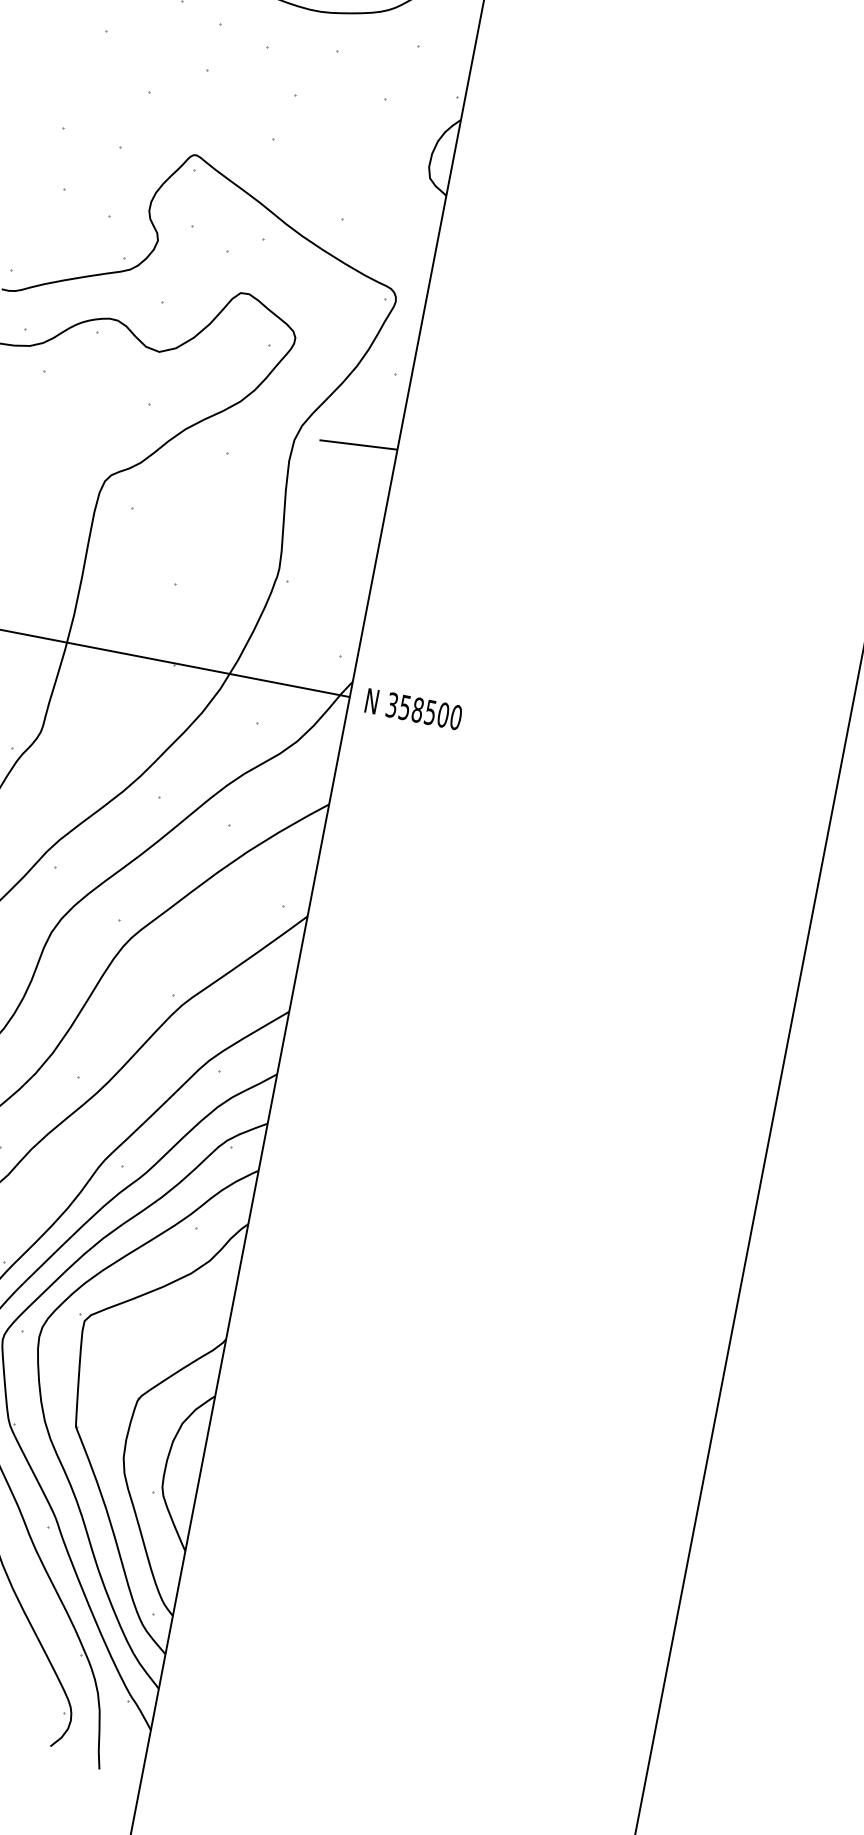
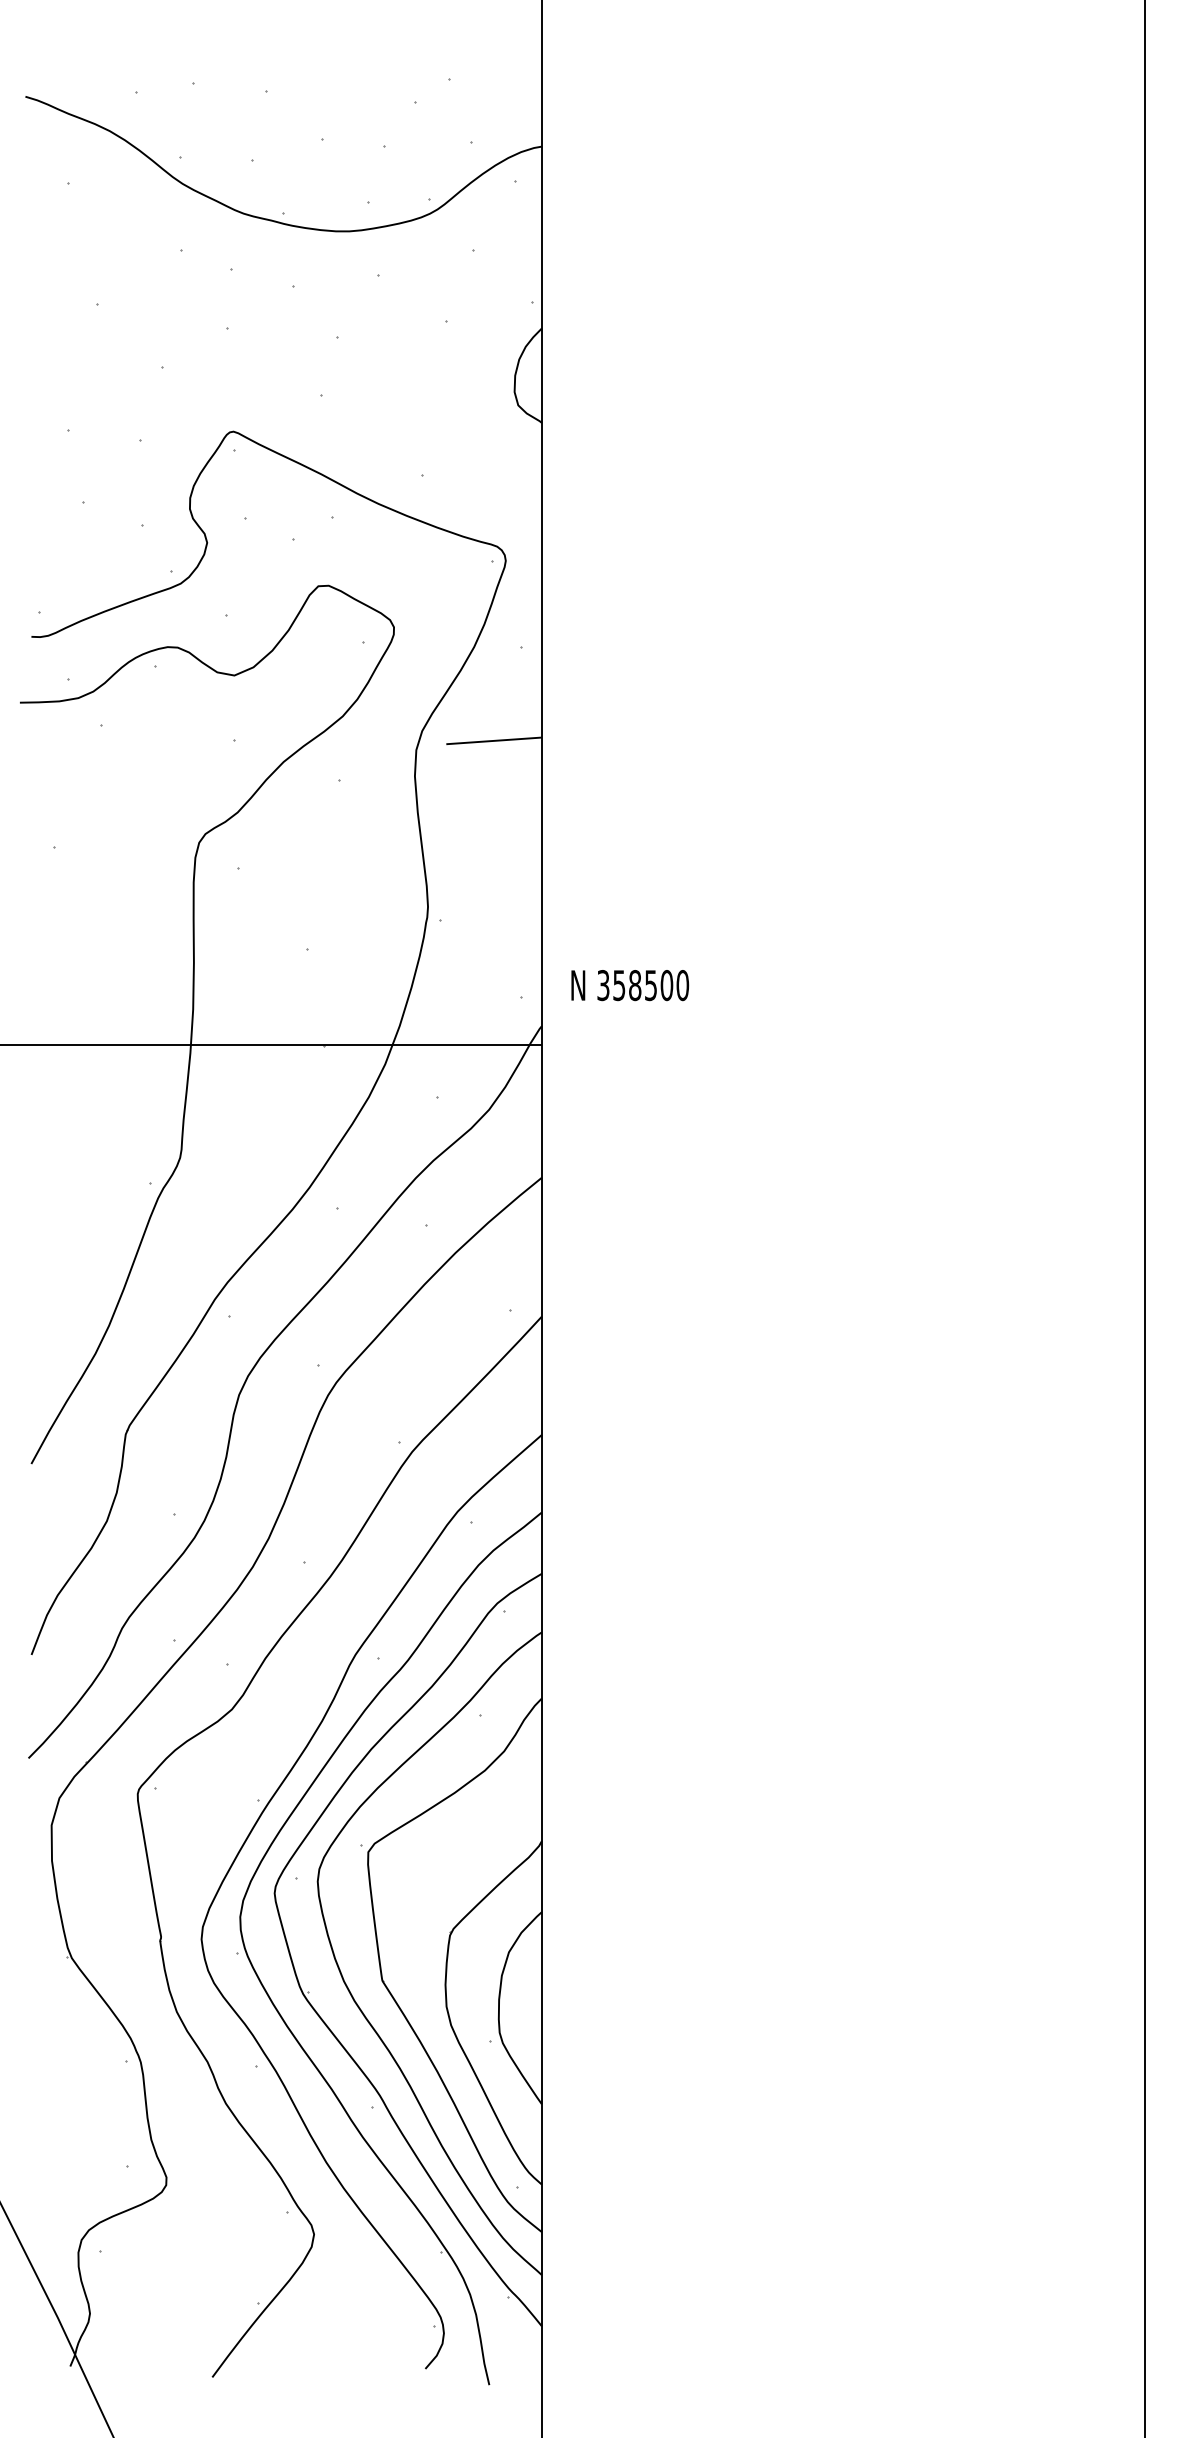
text: (414, 709) -> (630, 985), moved

